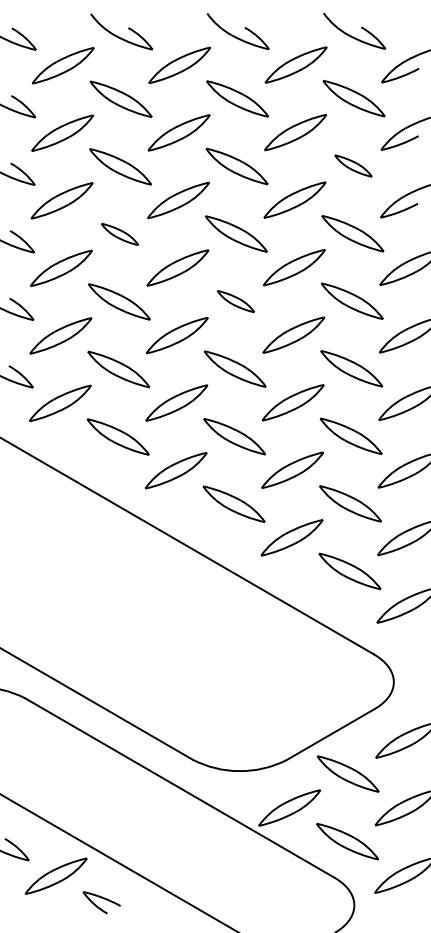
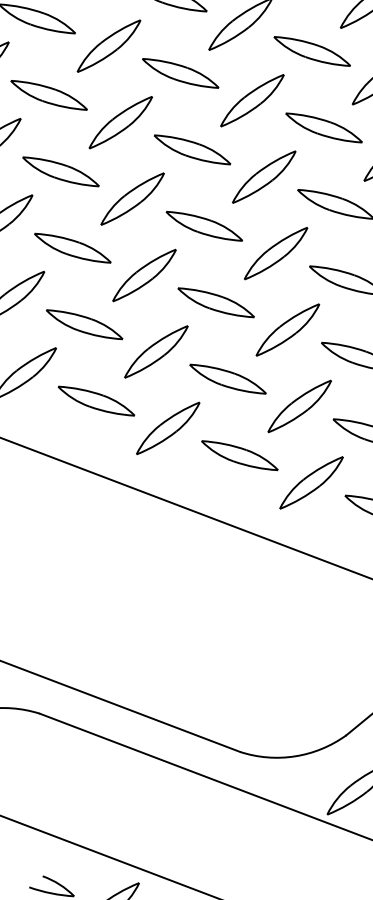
part: (353, 165) -> (312, 50), size x1.67
part: (119, 234) -> (60, 172), size x1.67
part: (235, 301) -> (203, 226), size x1.67

